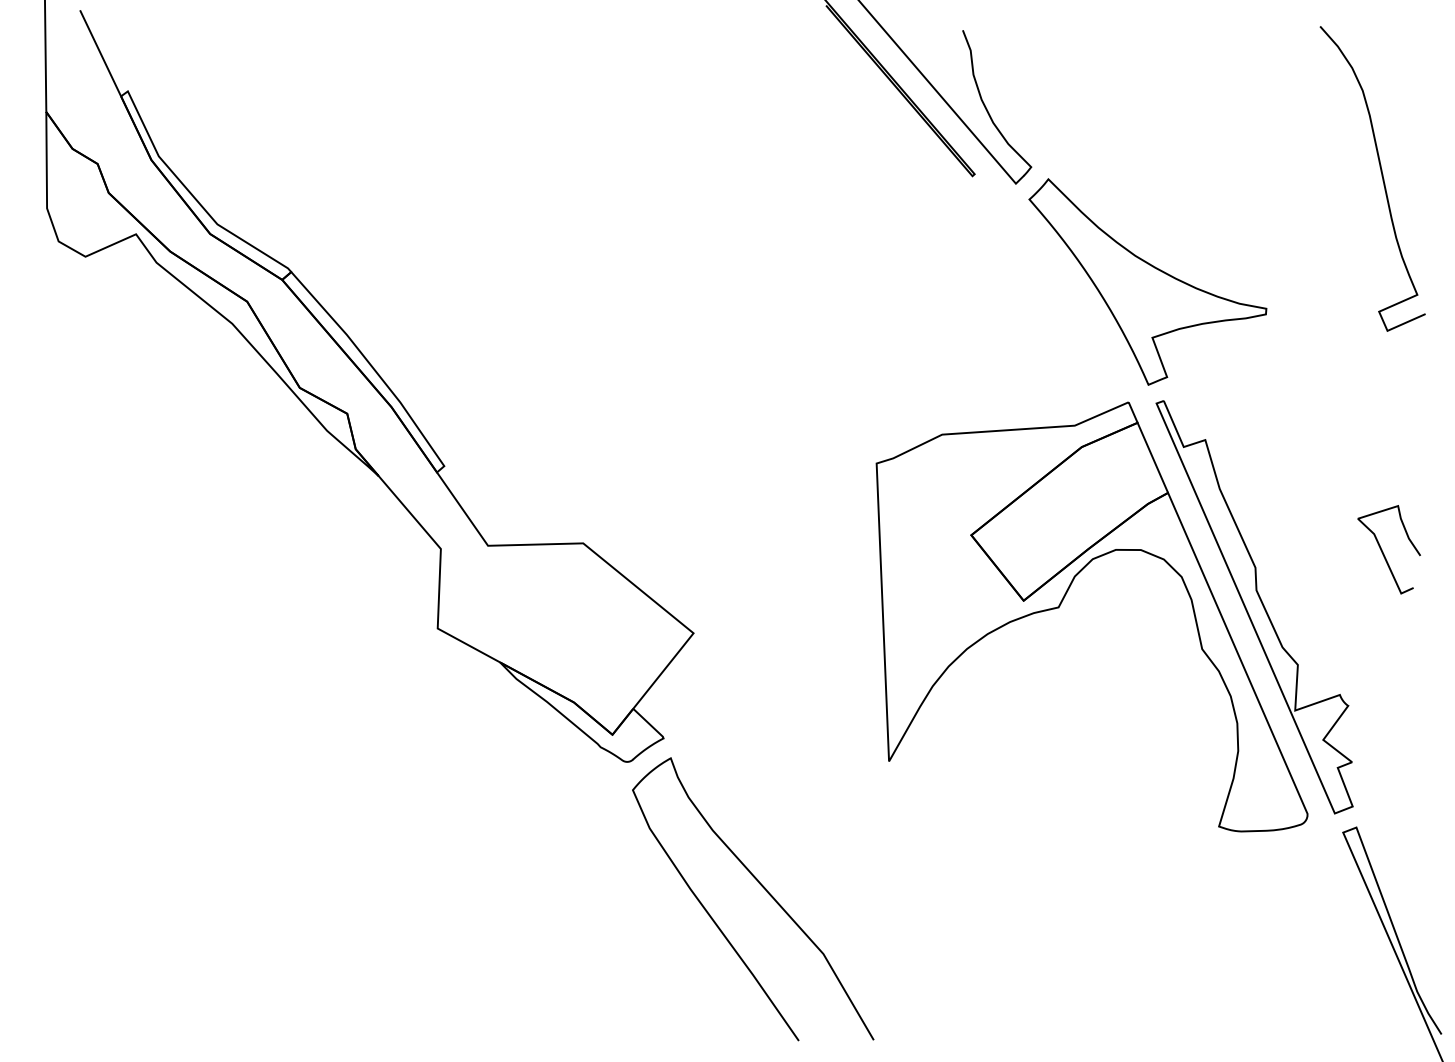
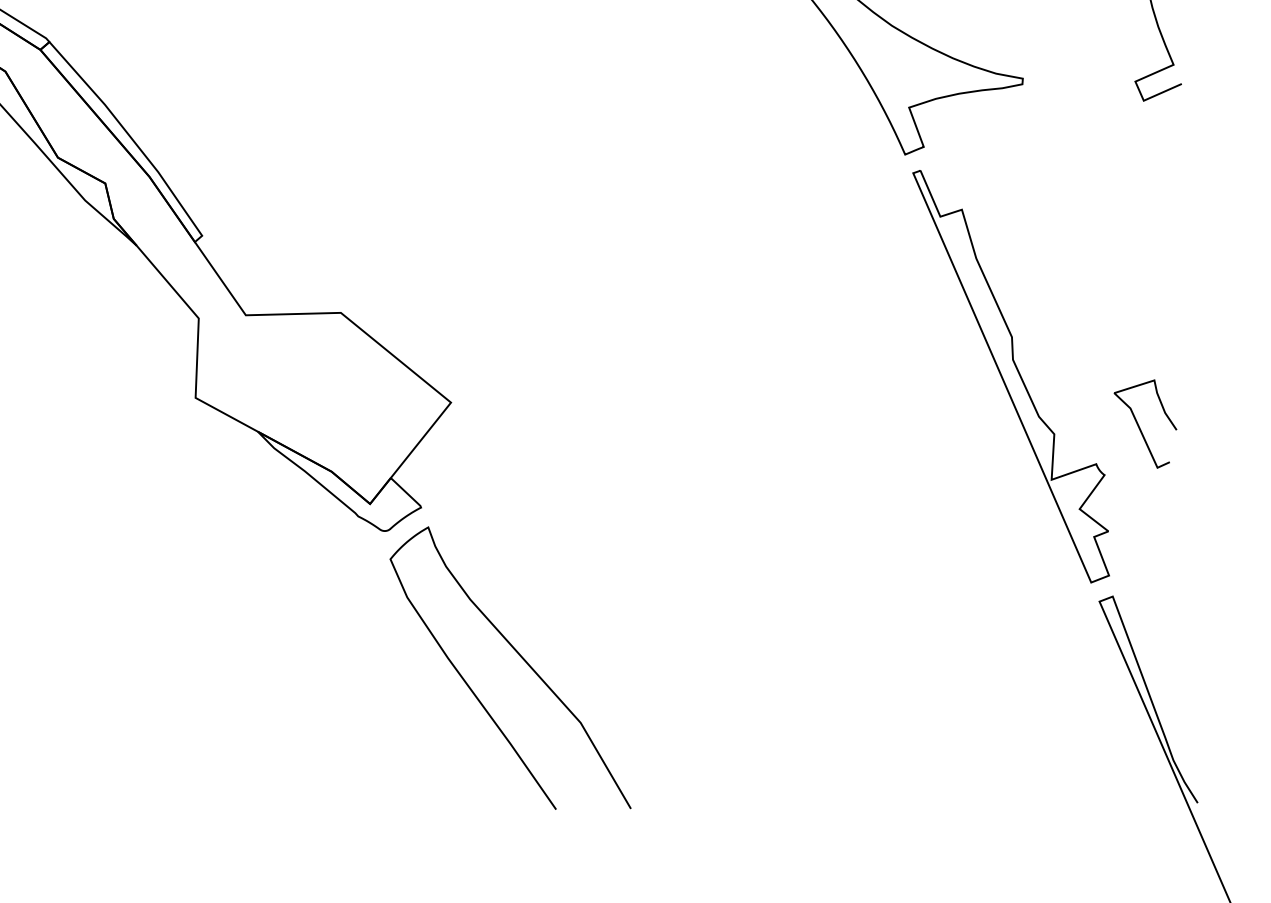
curve: (1383, 551) -> (1139, 425), moved
part: (1062, 602) -> (819, 371), removed

